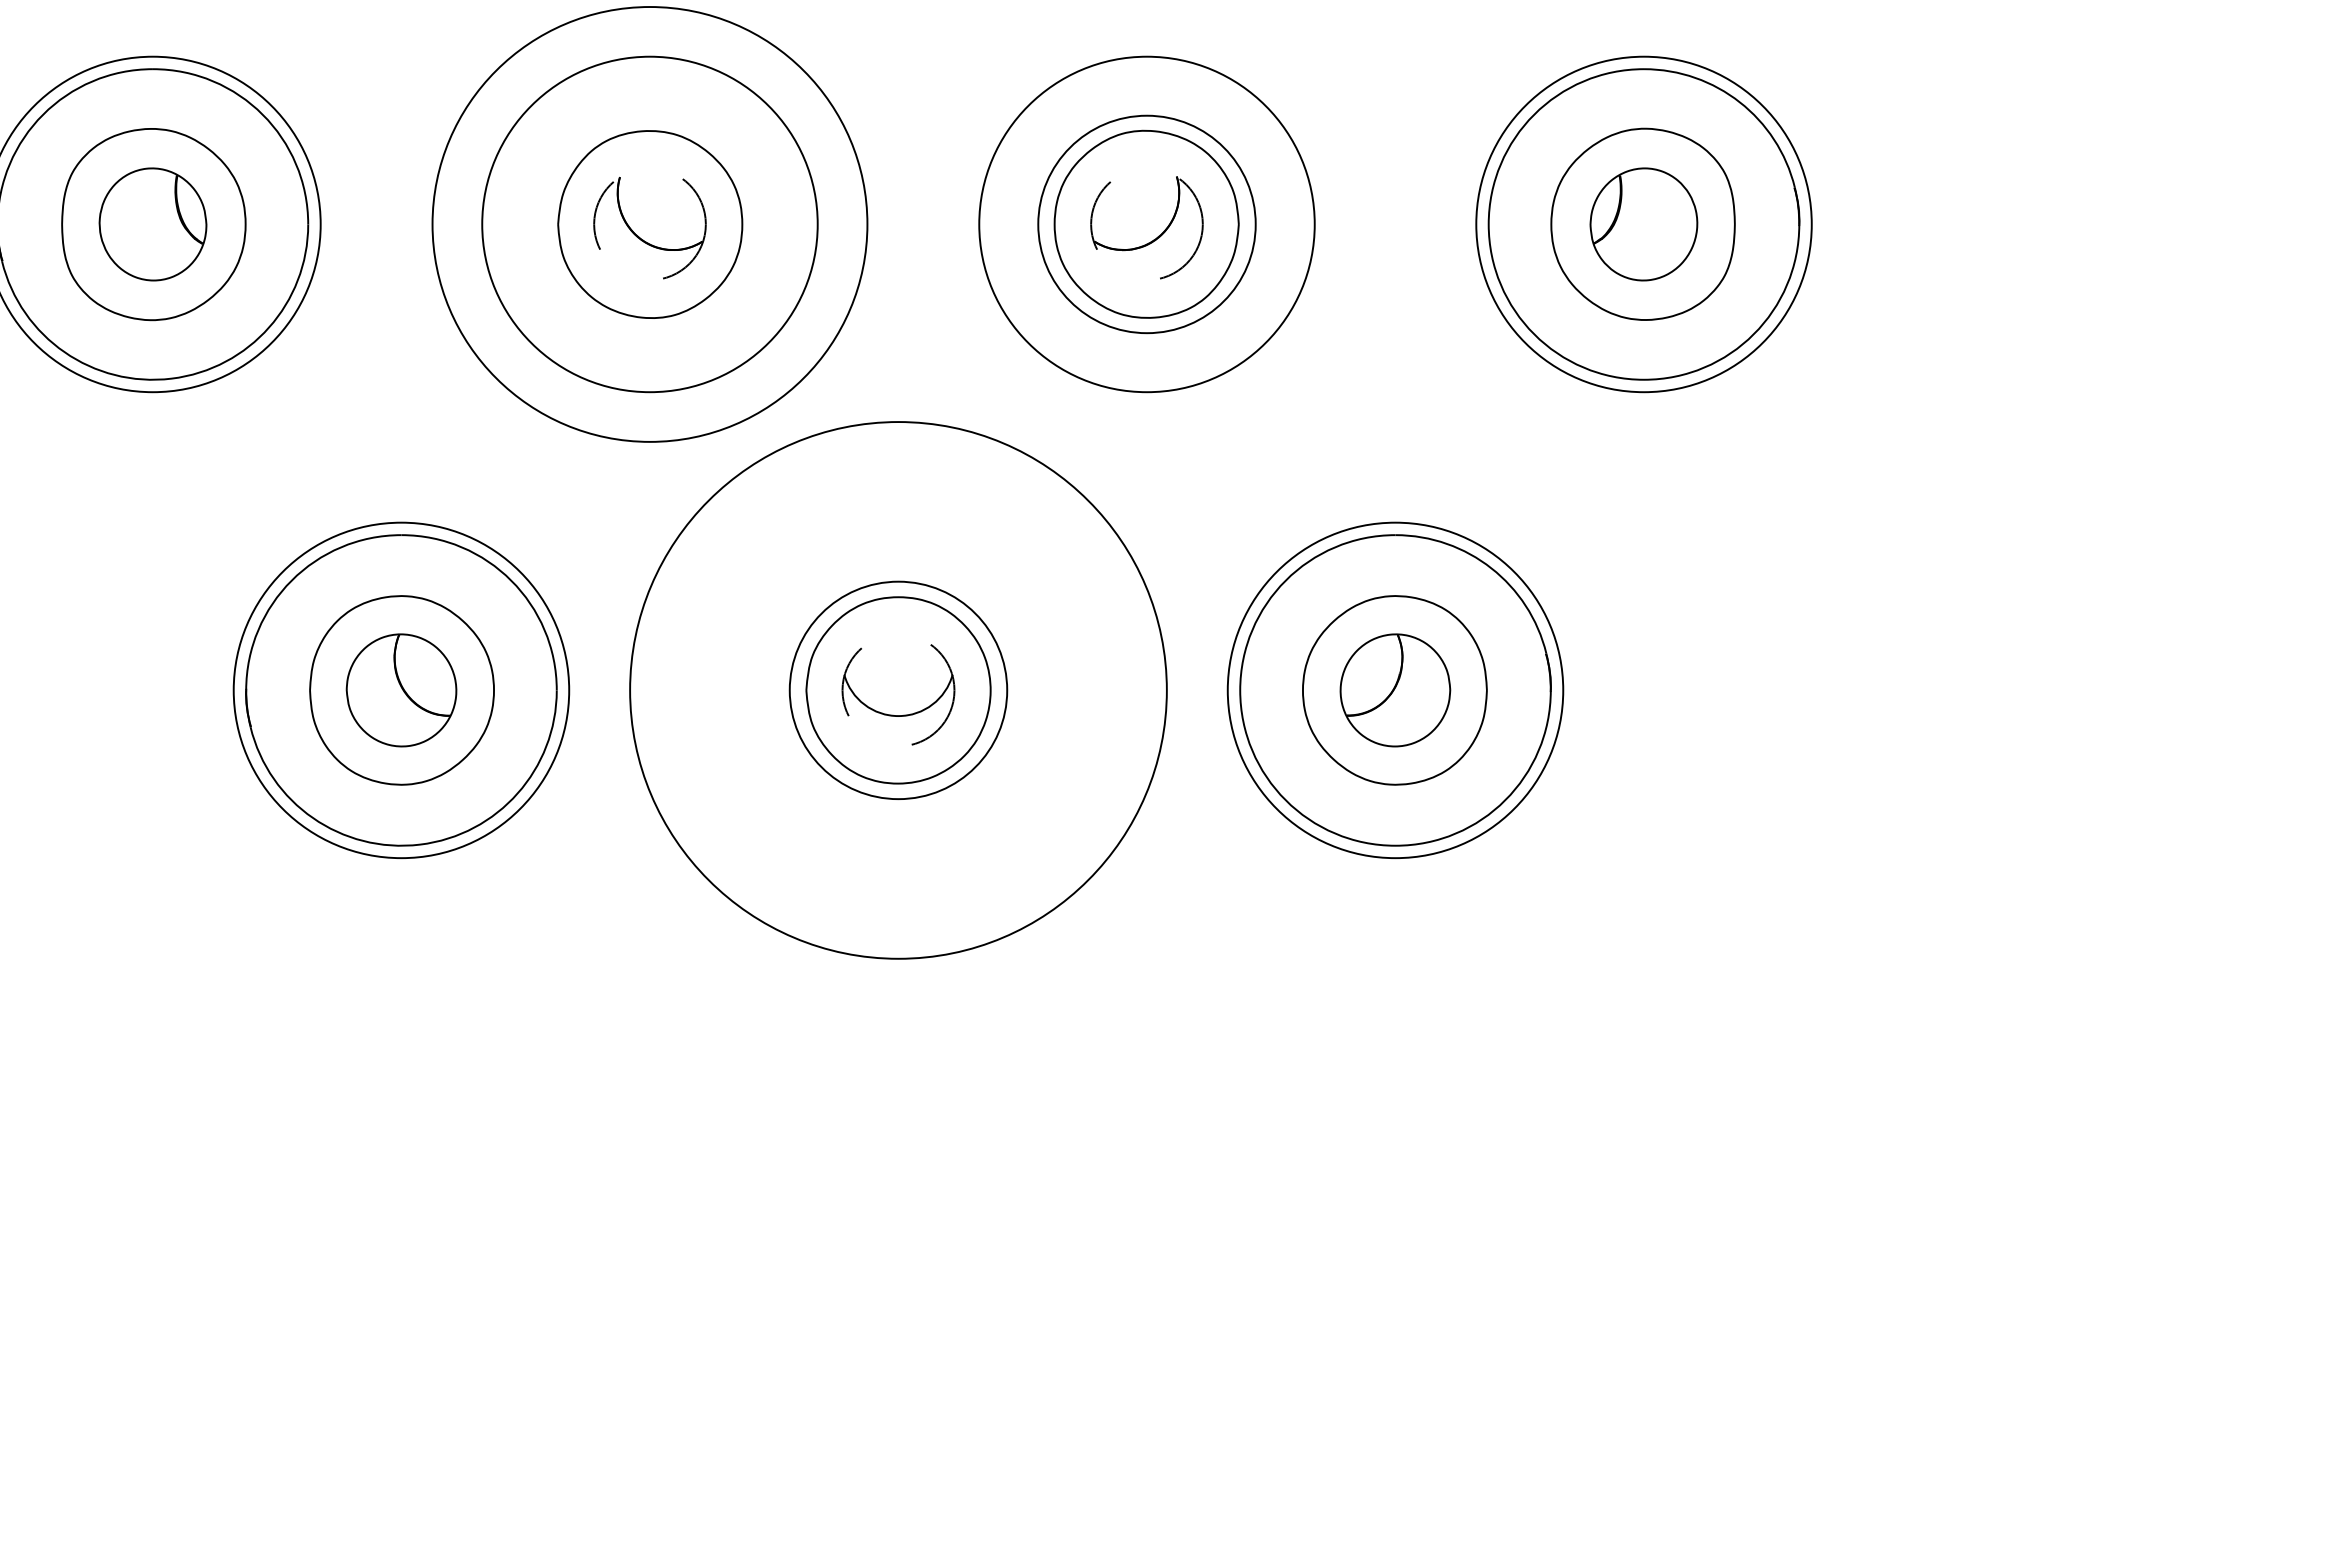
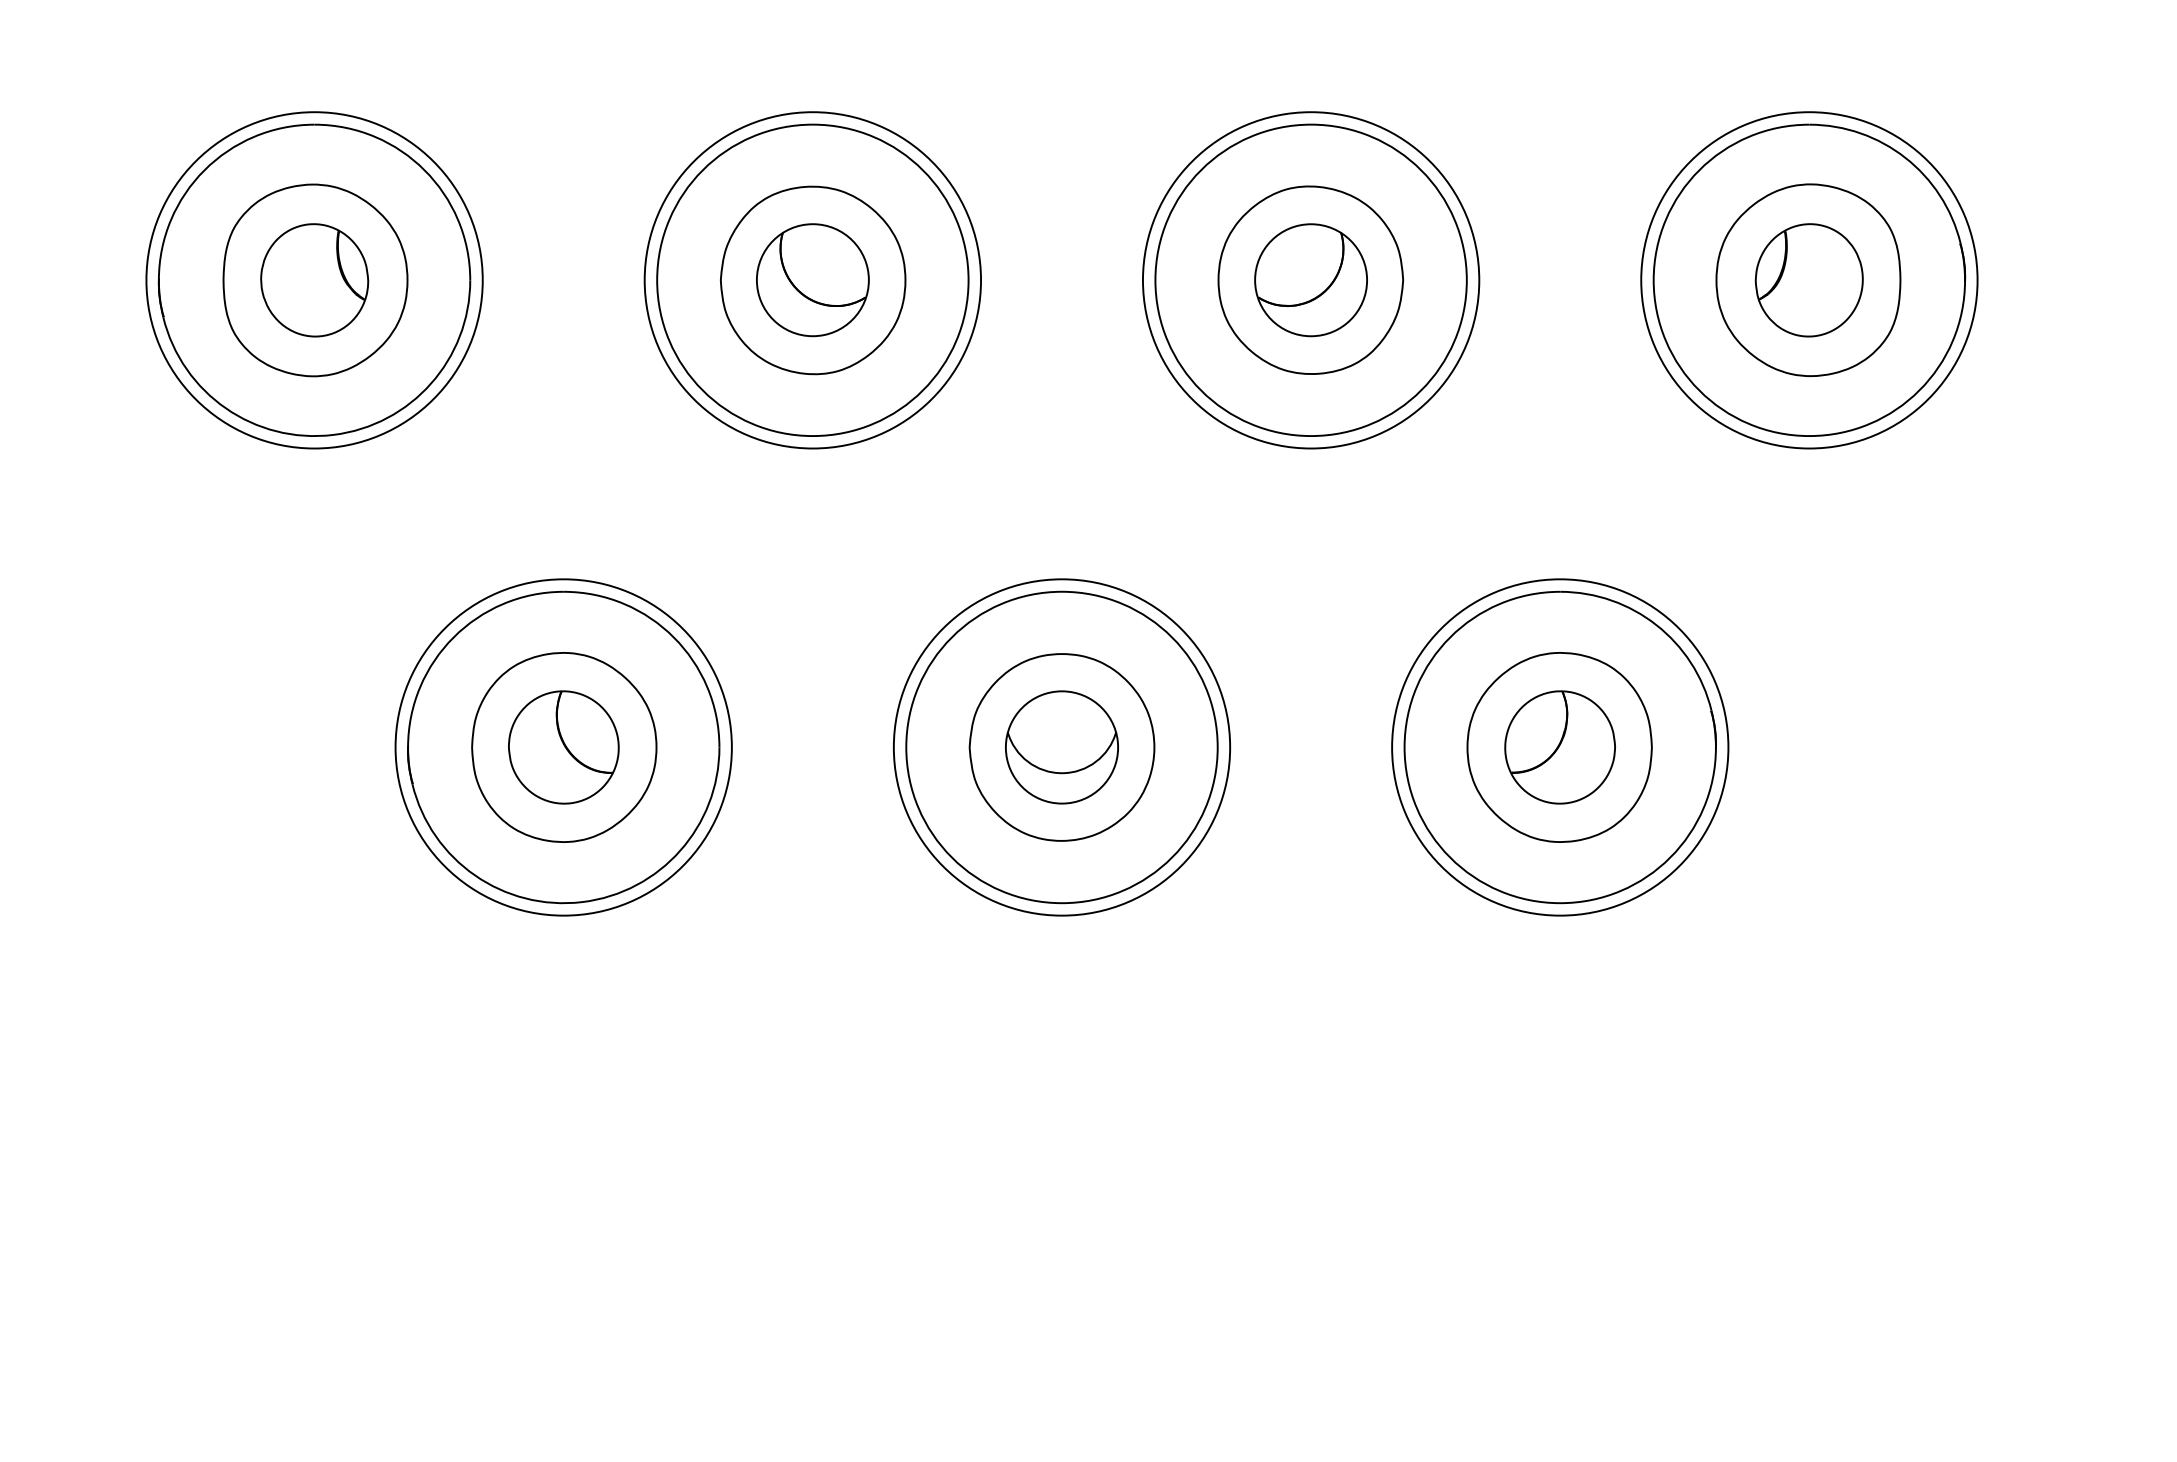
circle: (649, 224) -> (812, 280), dashed -> solid
circle: (649, 224) -> (812, 280), size x0.71
circle: (1146, 224) -> (1310, 280), dashed -> solid
circle: (1146, 224) -> (1310, 280), size x1.43
circle: (898, 690) -> (1062, 747), dashed -> solid
circle: (898, 690) -> (1062, 747), size x0.62
circle: (898, 690) -> (1062, 747), size x1.43

